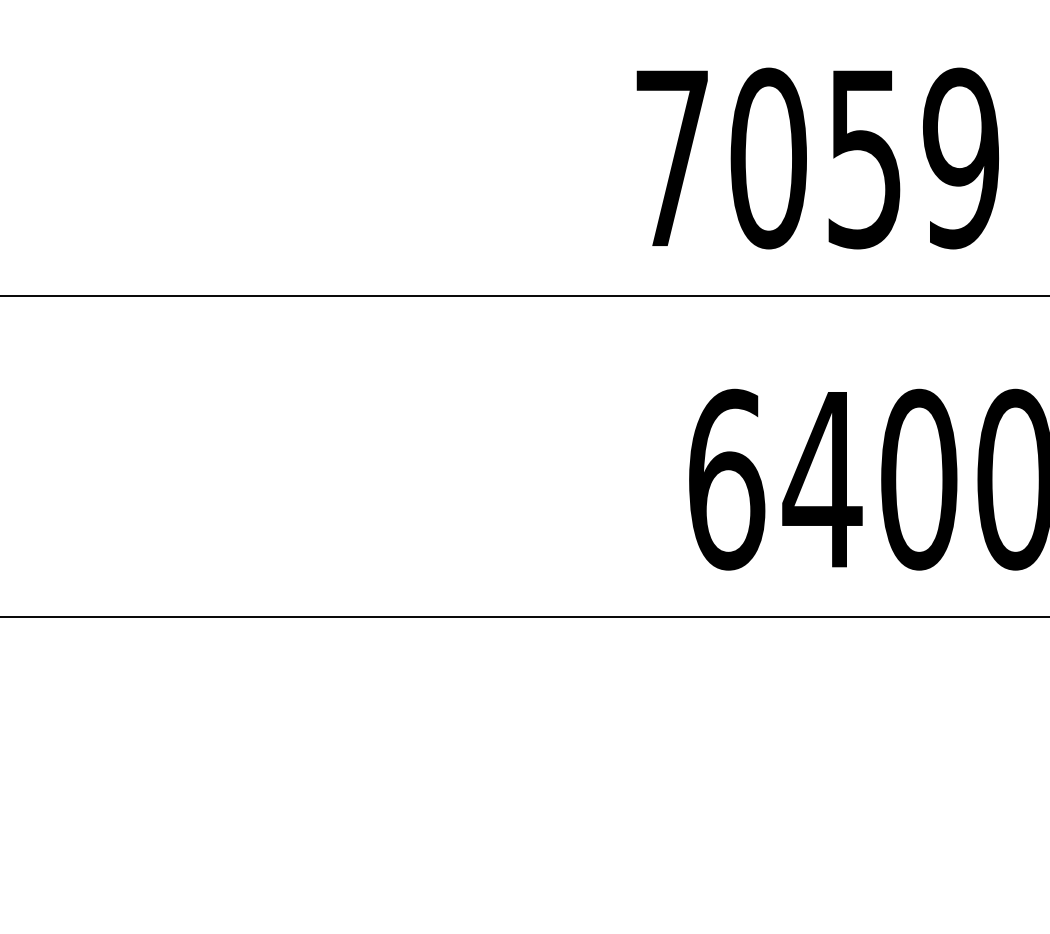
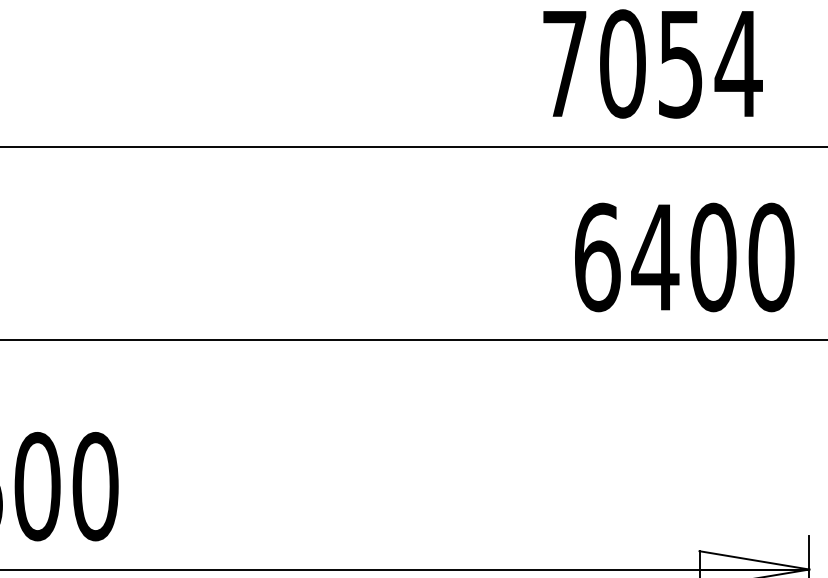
text: (960, 157) -> (738, 63), 7059 -> 7054

